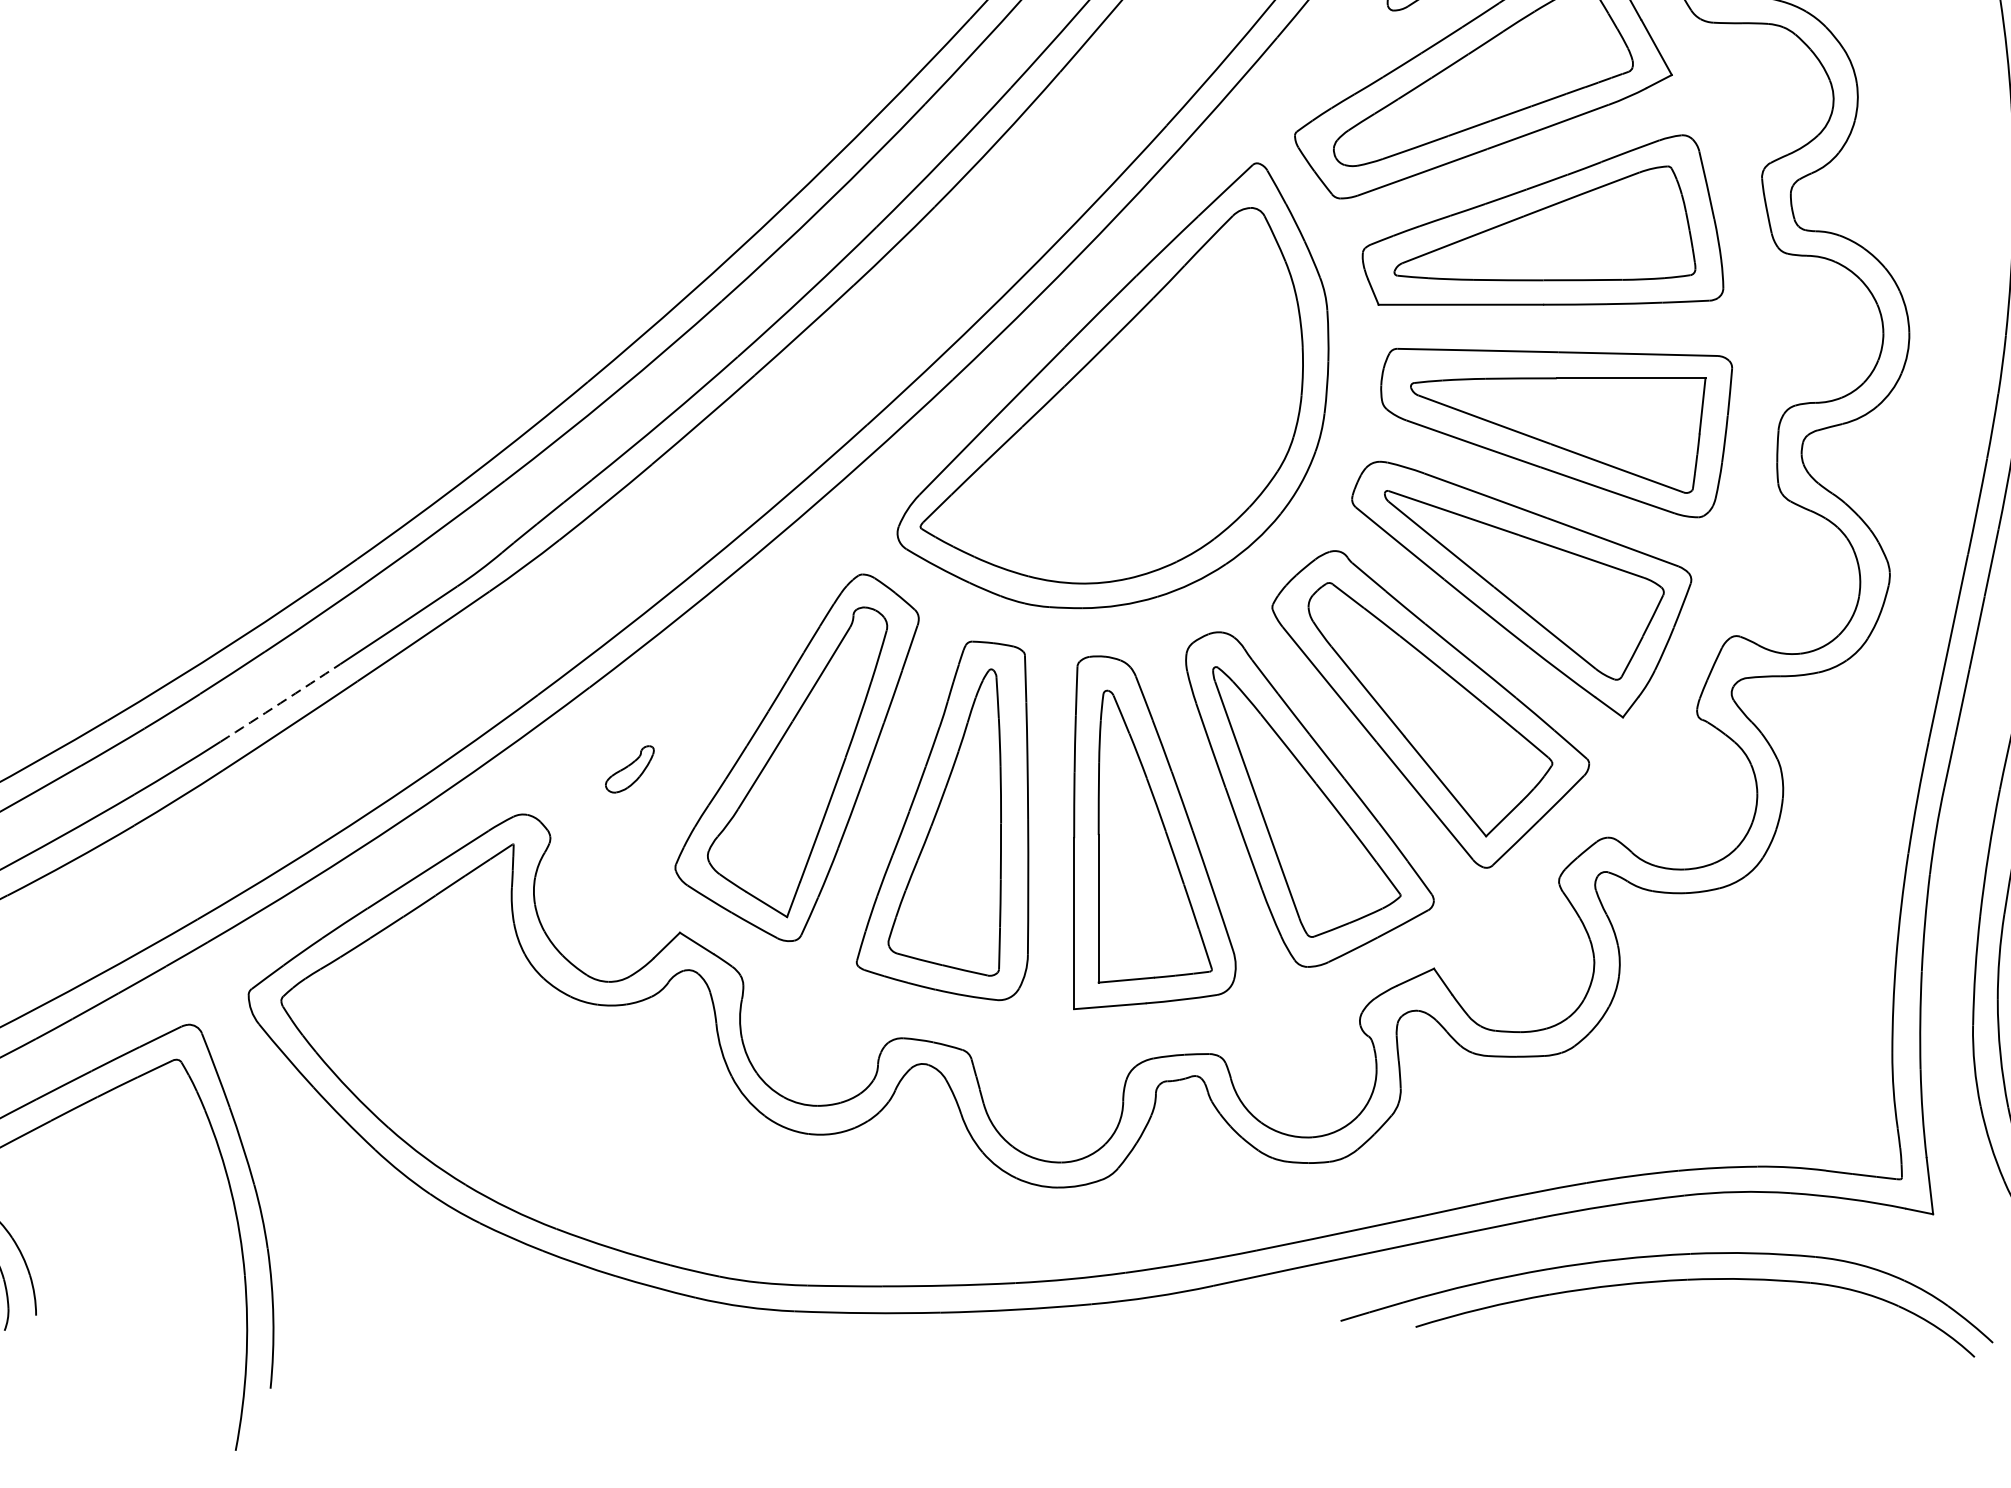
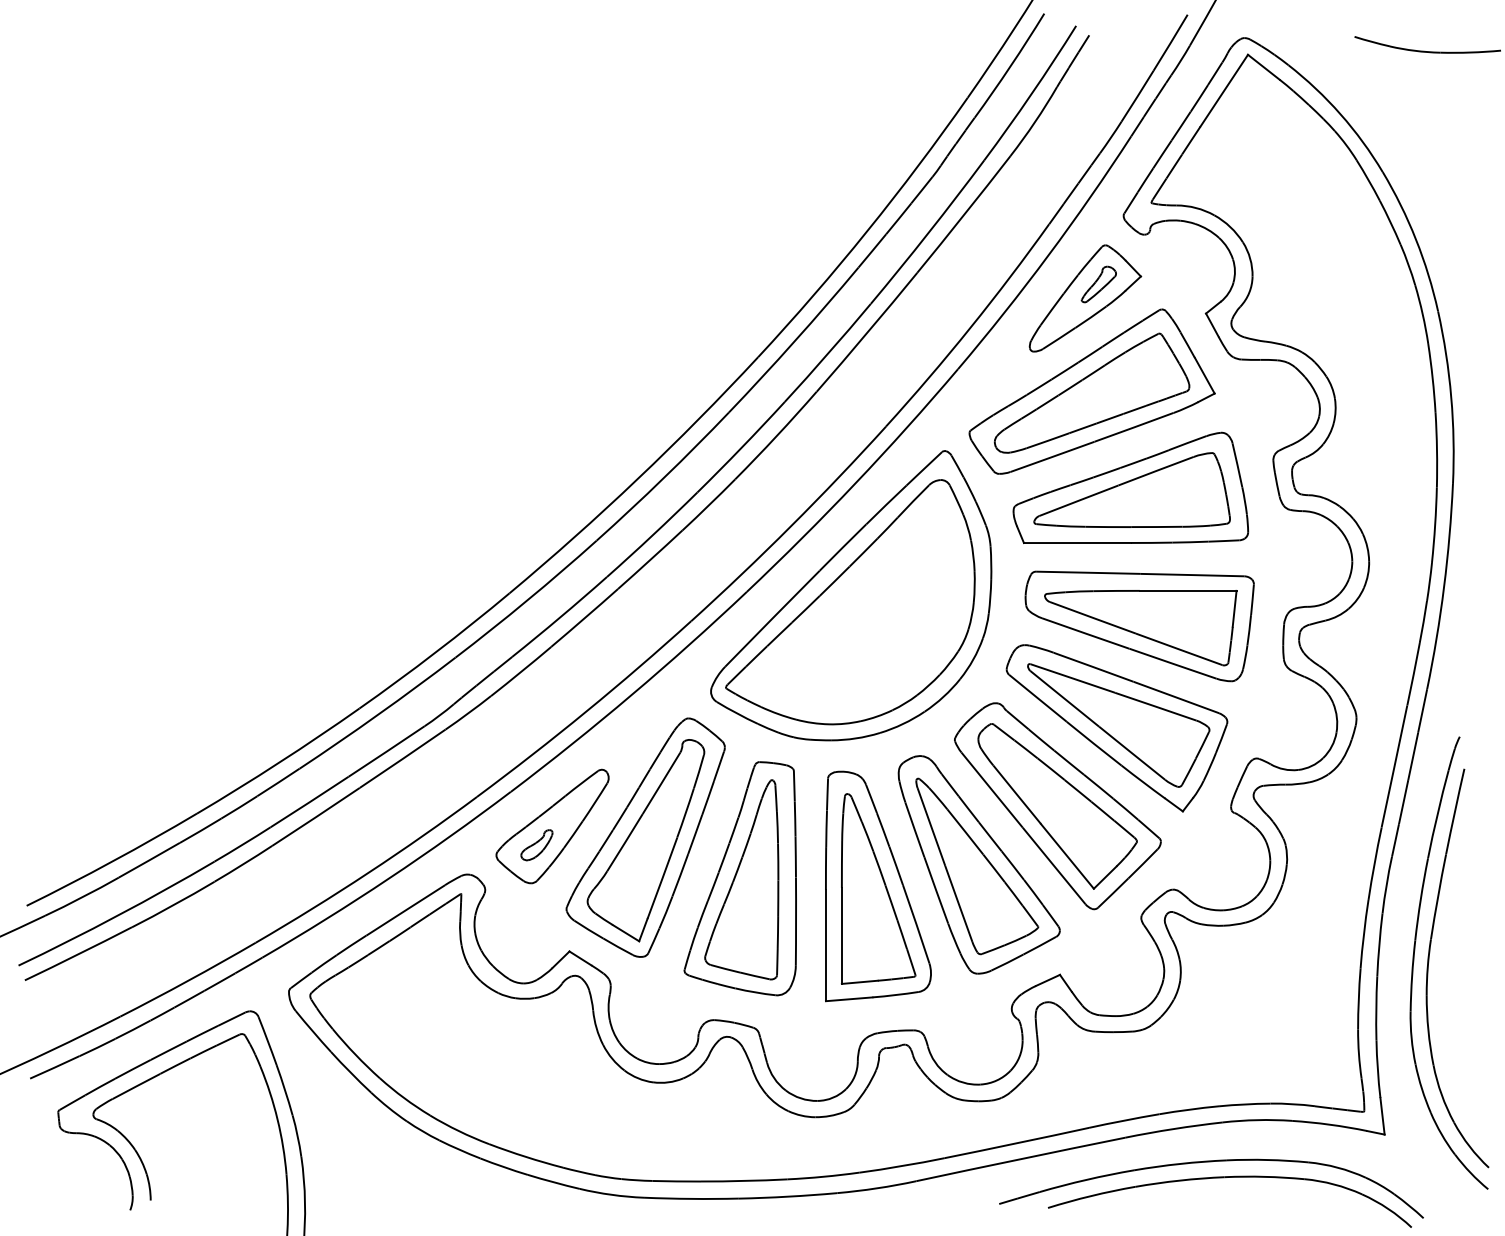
arc: (280, 703) -> (309, 802), dashed -> solid
part: (653, 740) -> (552, 826), added

